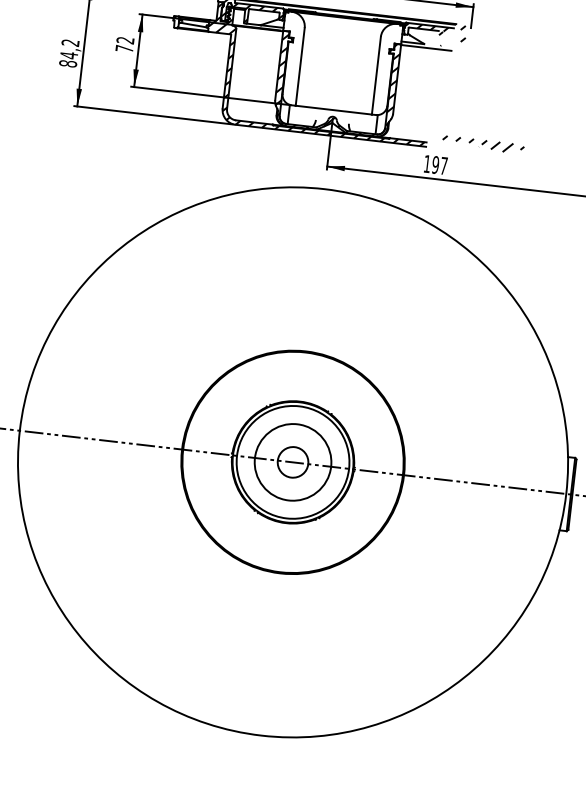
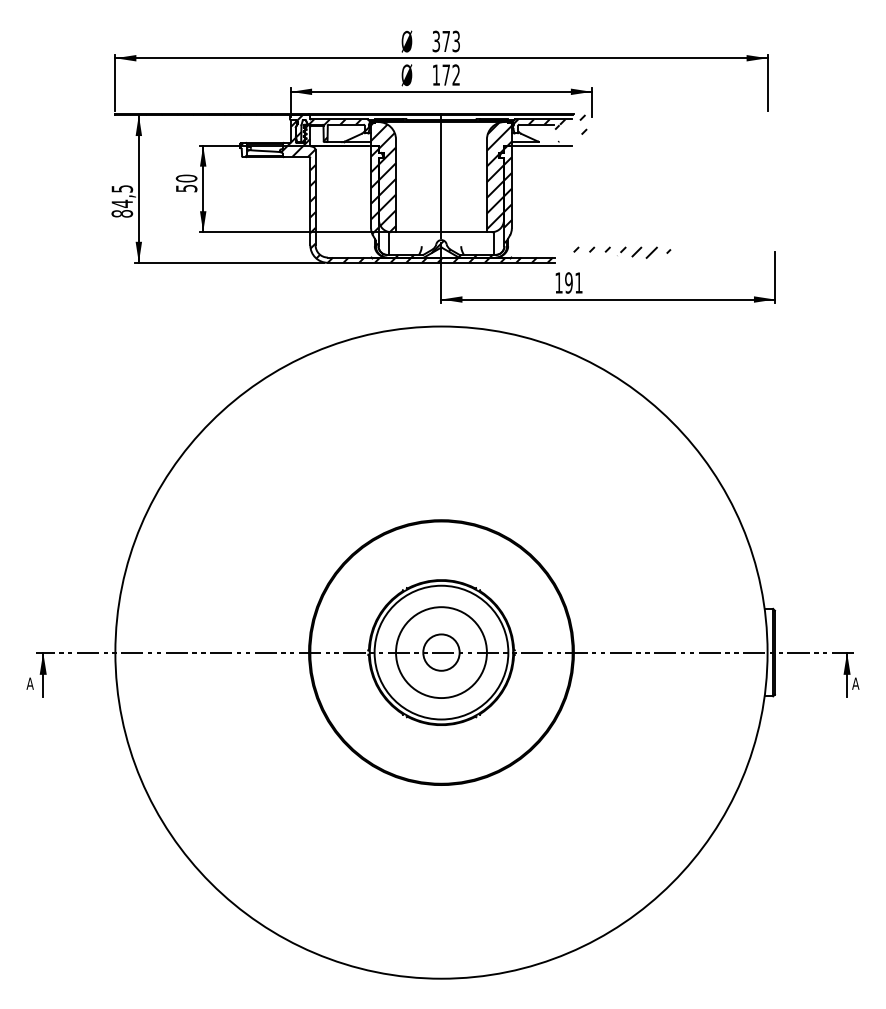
text: (70, 42) -> (122, 188), 84,2 -> 84,5
text: (124, 44) -> (186, 183), 72 -> 50
hatch: (290, 58) -> (383, 177), added
line: (339, 62) -> (441, 175), added
hatch: (387, 68) -> (498, 175), added
text: (443, 165) -> (578, 282), 197 -> 191

